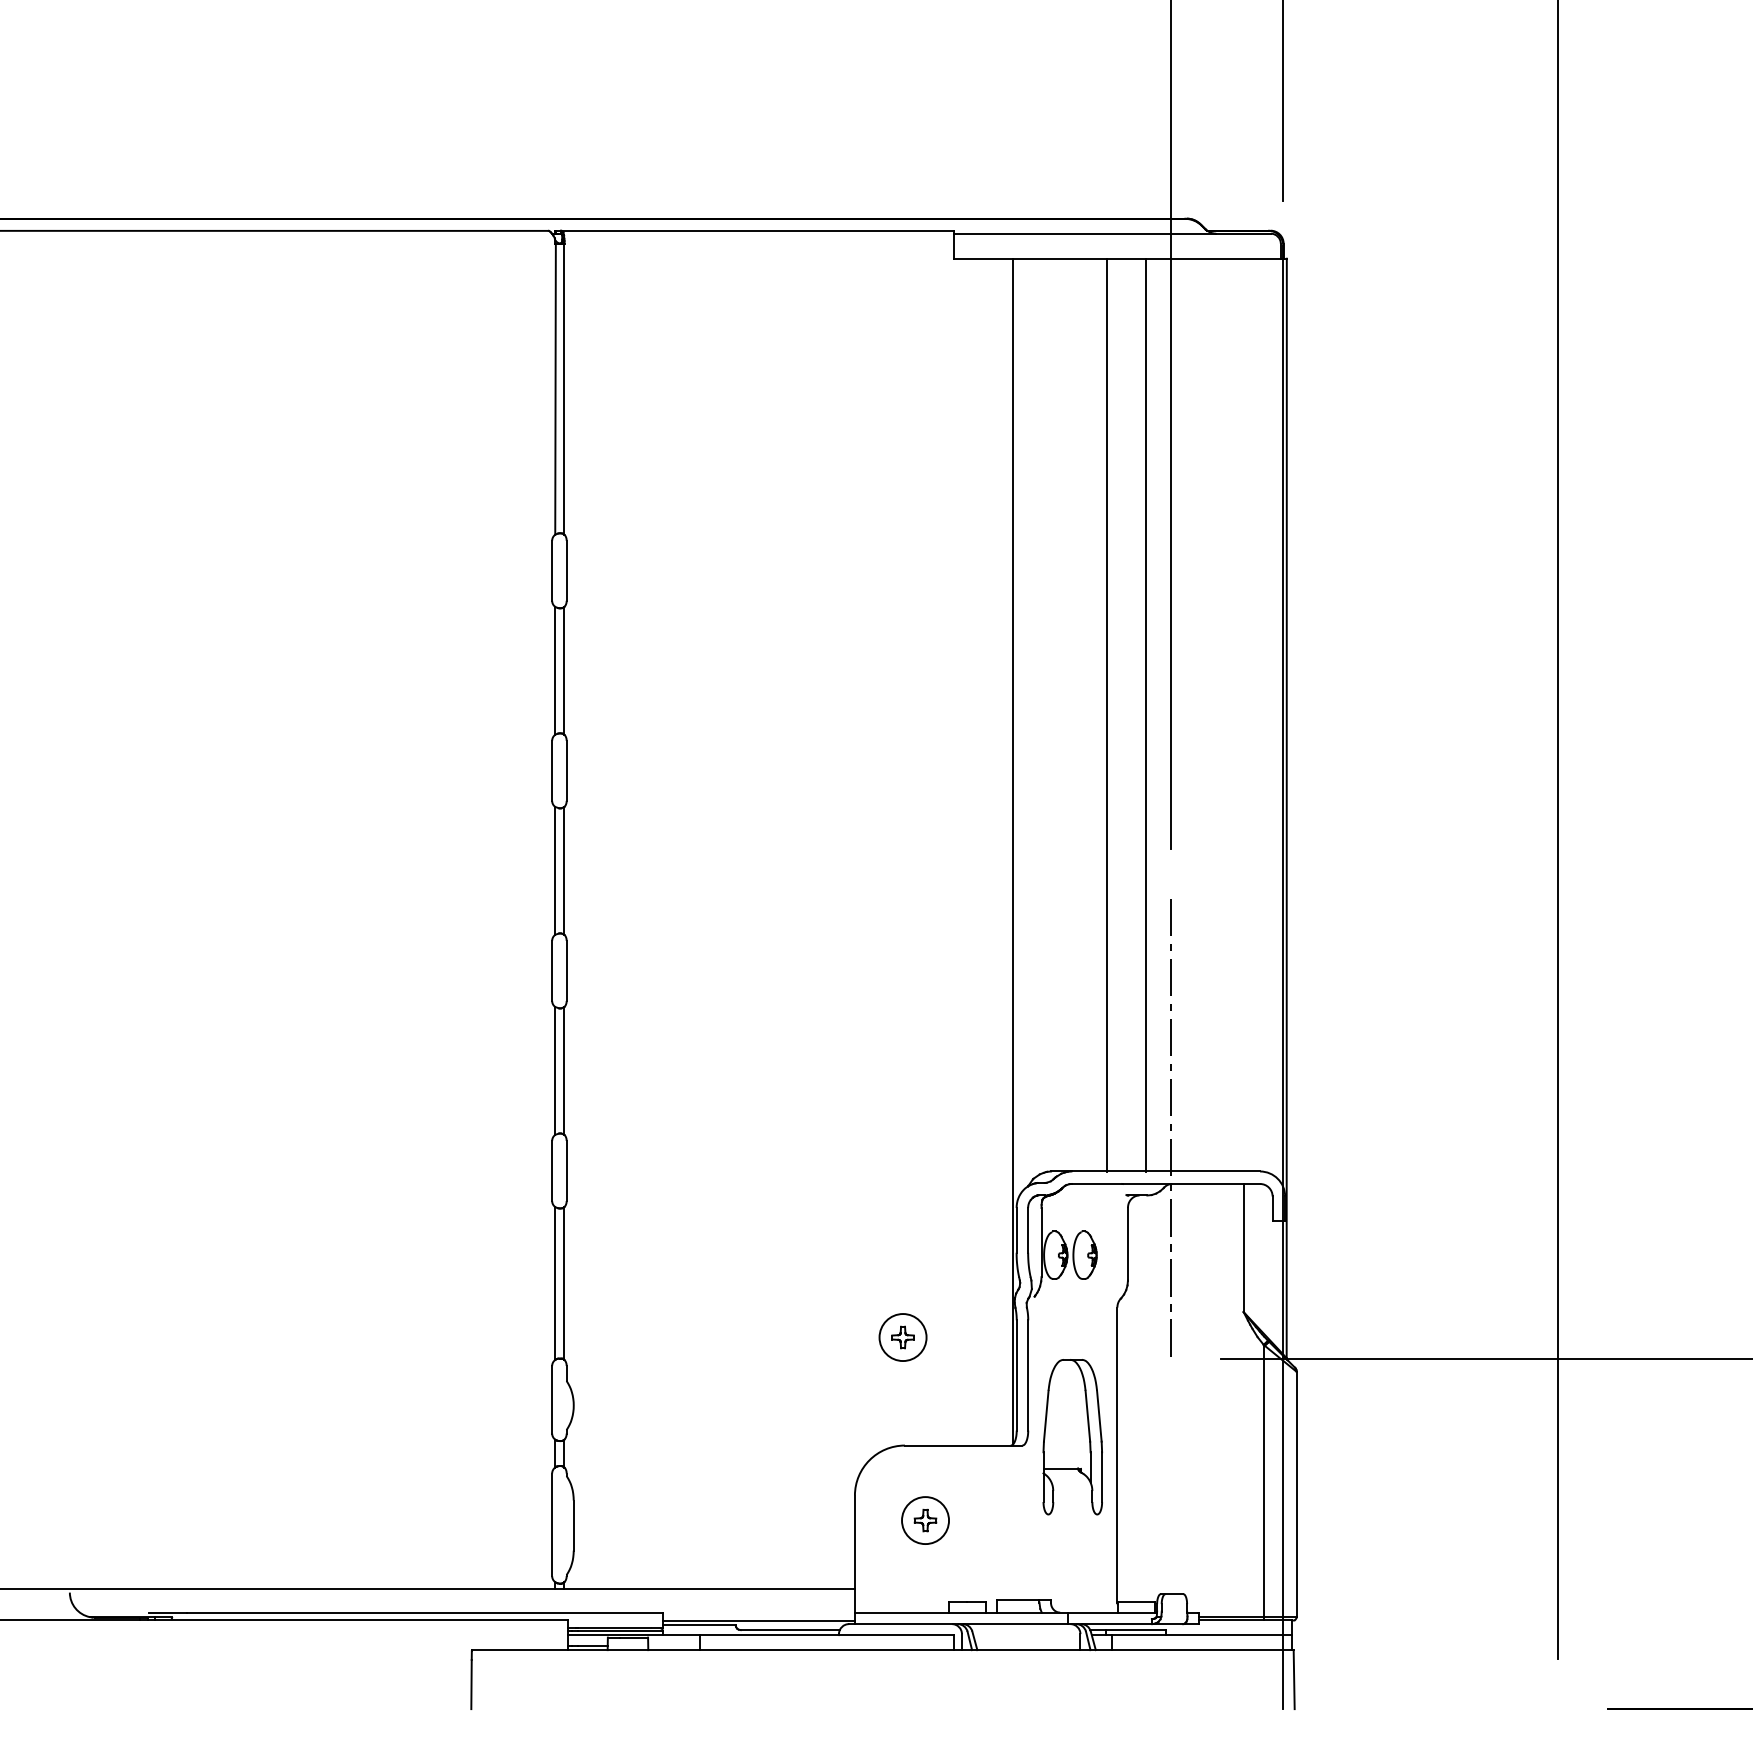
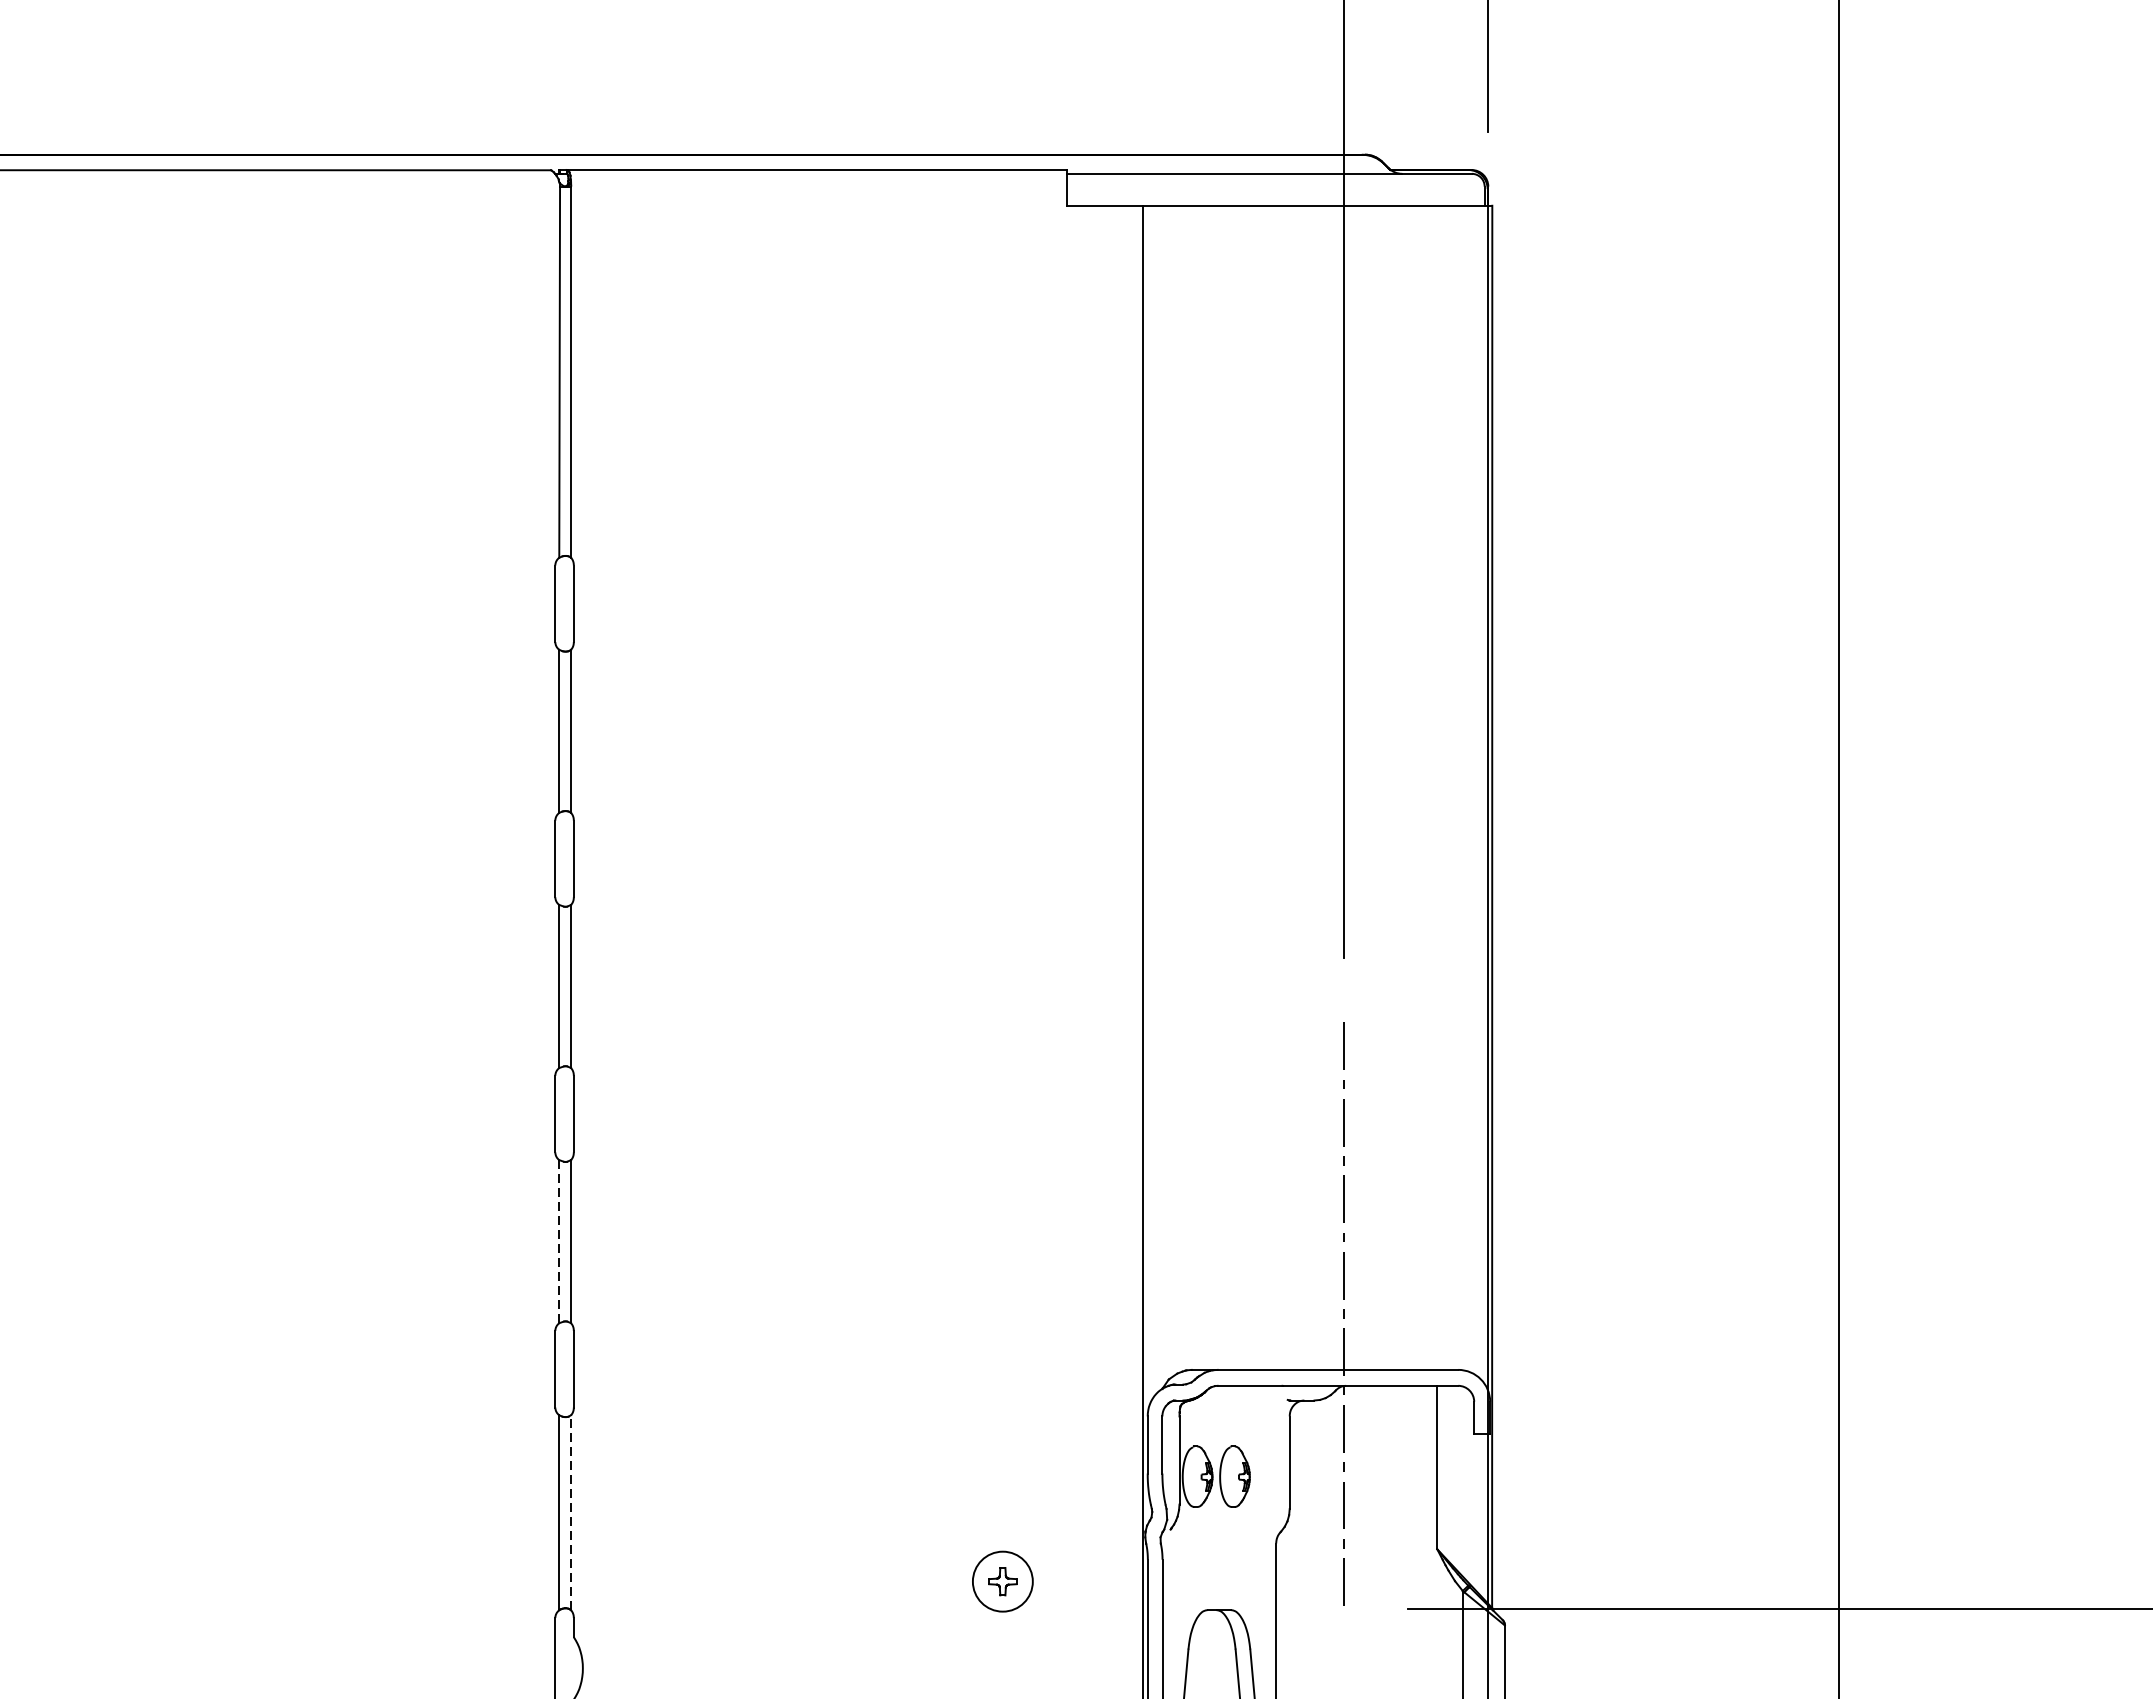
line: (1107, 714) -> (1263, 787), removed
line: (1145, 714) -> (1312, 787), removed
line: (555, 1070) -> (559, 1241), solid -> dashed
line: (564, 1282) -> (571, 1511), solid -> dashed

